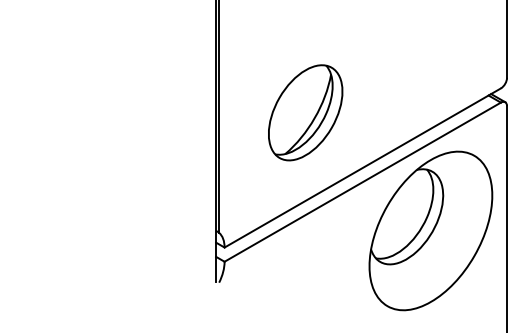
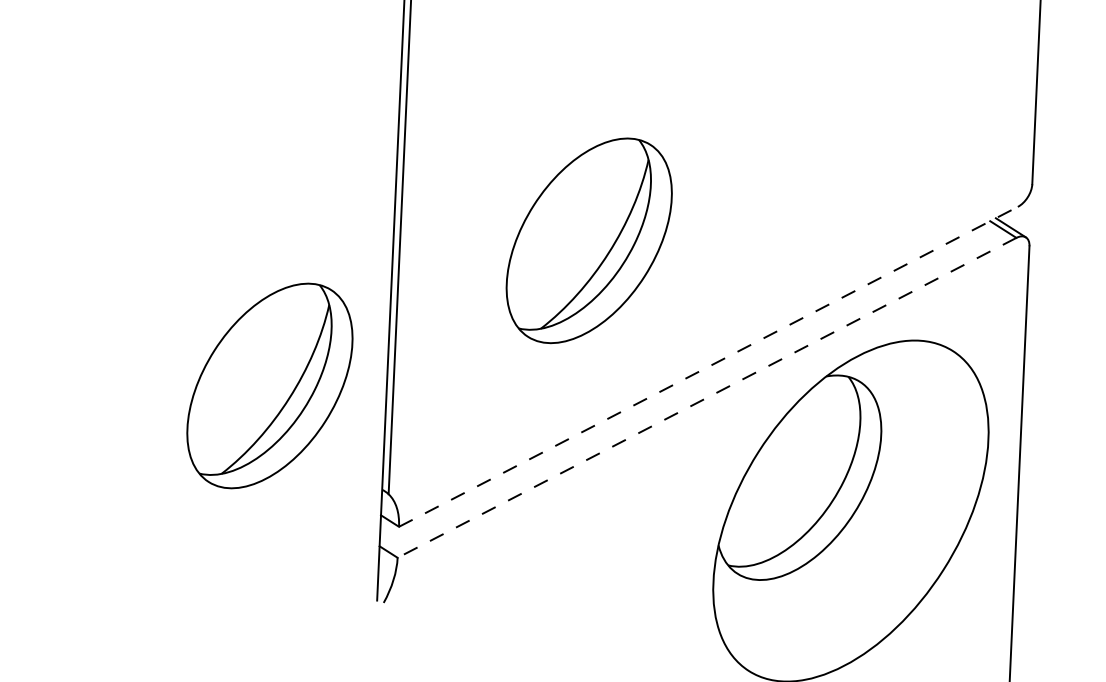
line: (363, 167) -> (710, 365), solid -> dashed
line: (362, 182) -> (706, 398), solid -> dashed
part: (162, 185) -> (269, 385), added

